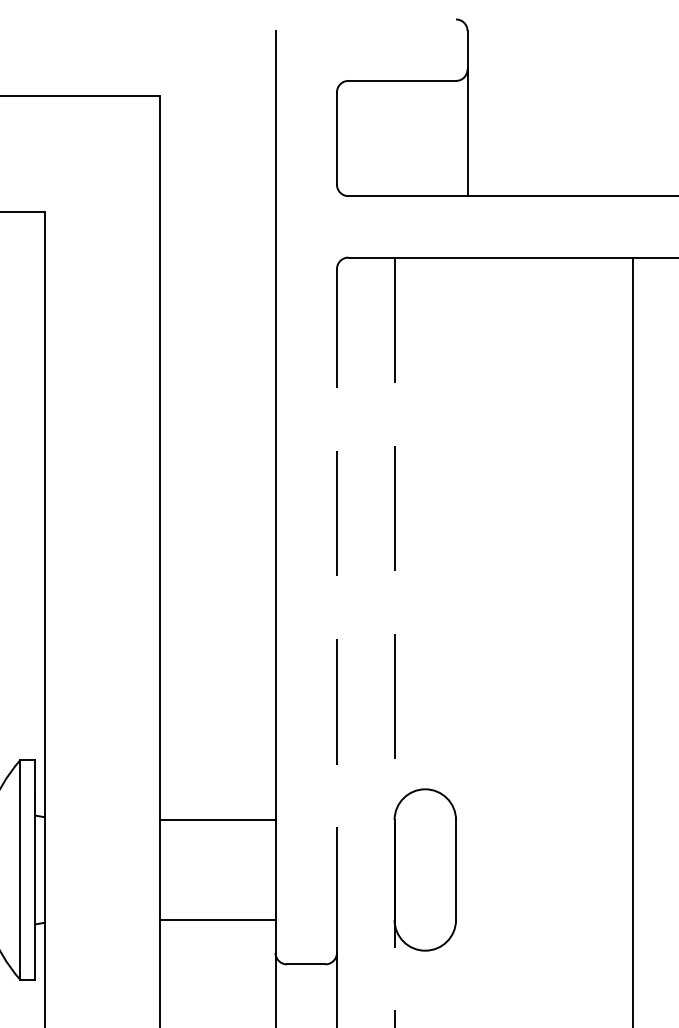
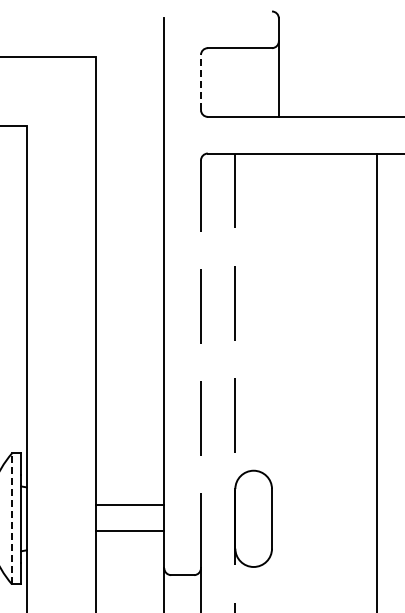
line: (336, 138) -> (200, 82), solid -> dashed
line: (217, 820) -> (129, 505), moved
line: (20, 869) -> (12, 518), solid -> dashed
line: (217, 919) -> (129, 530), moved

